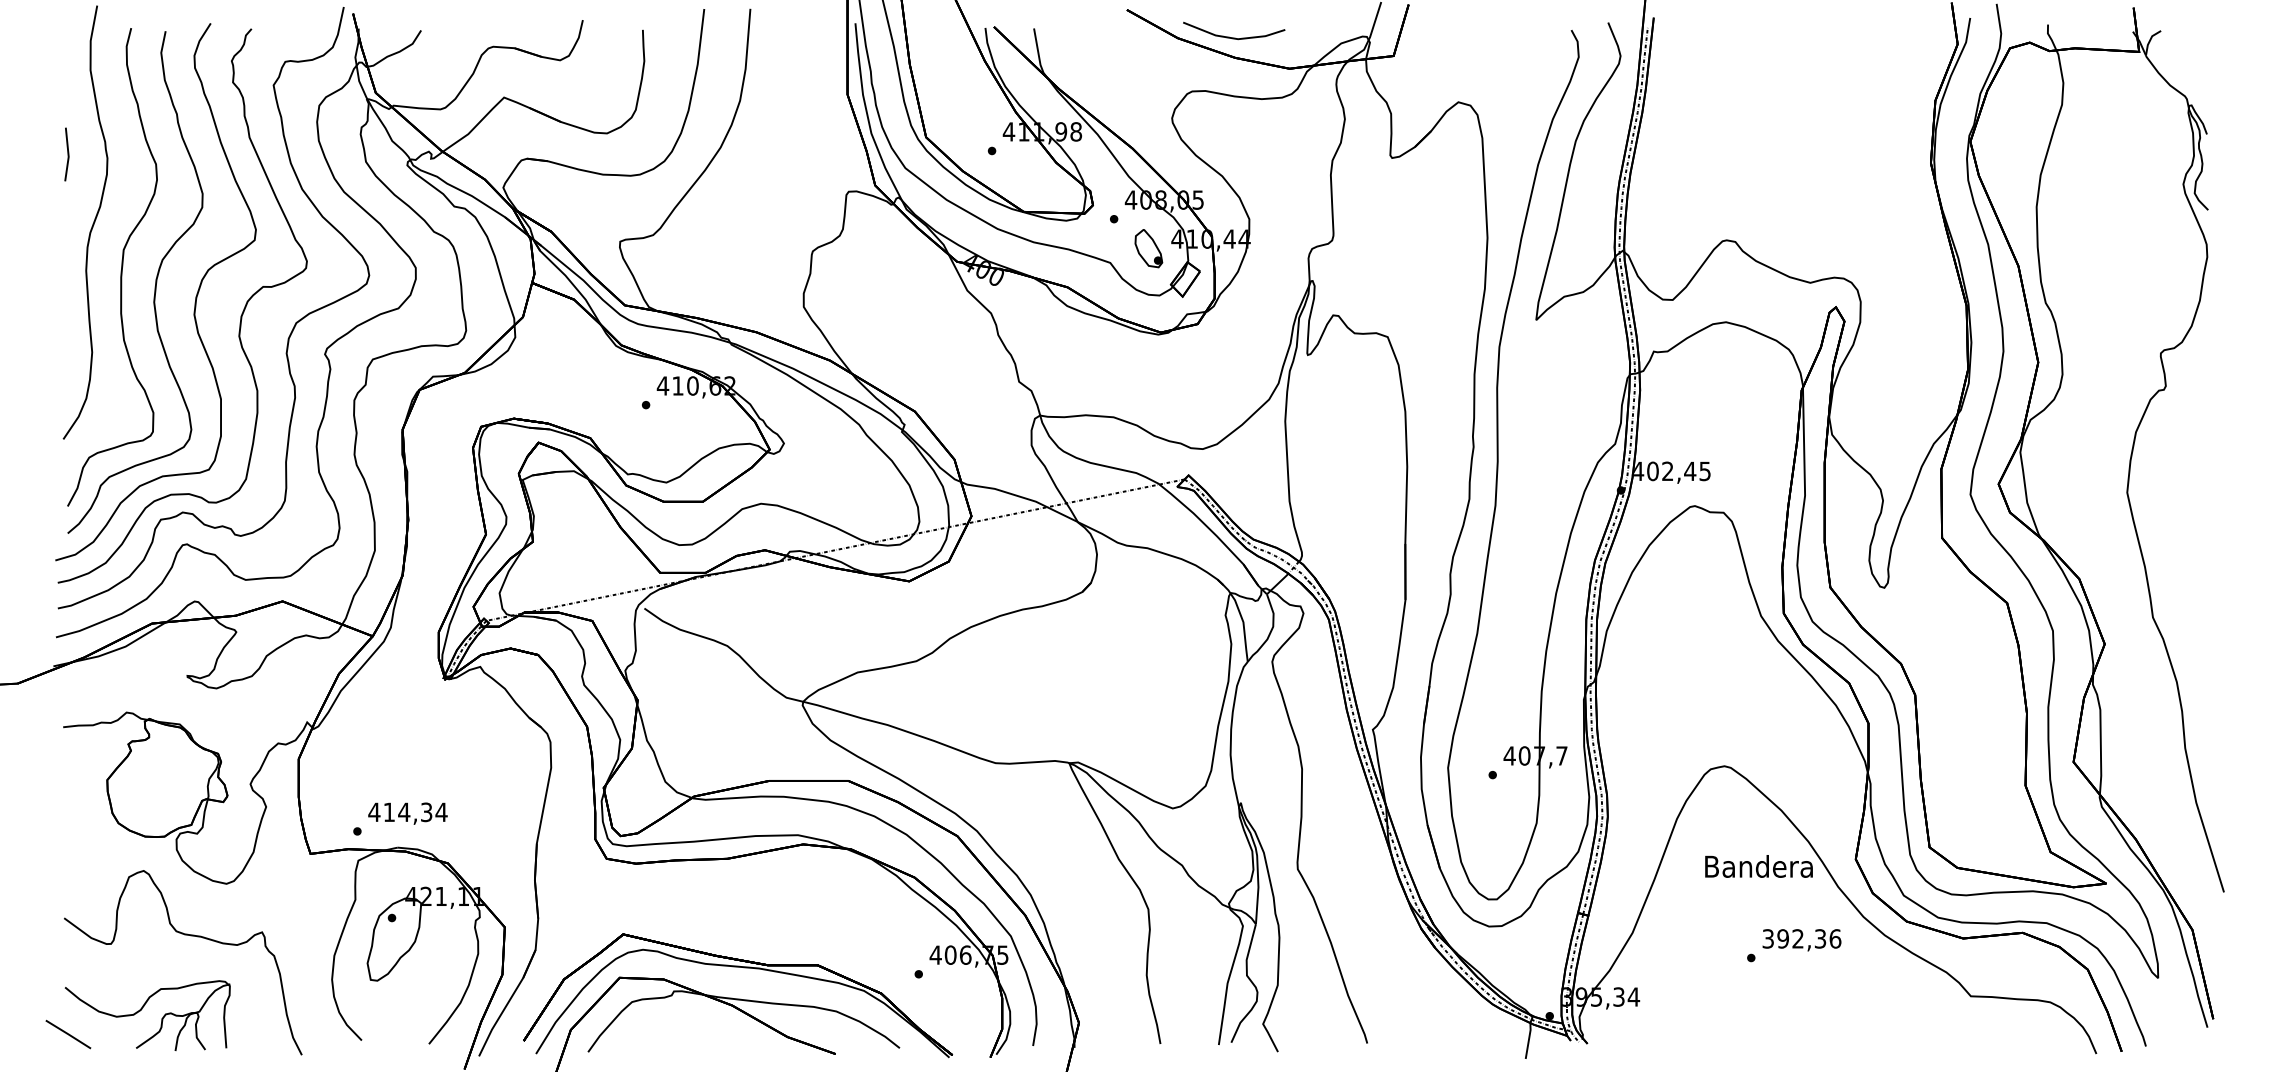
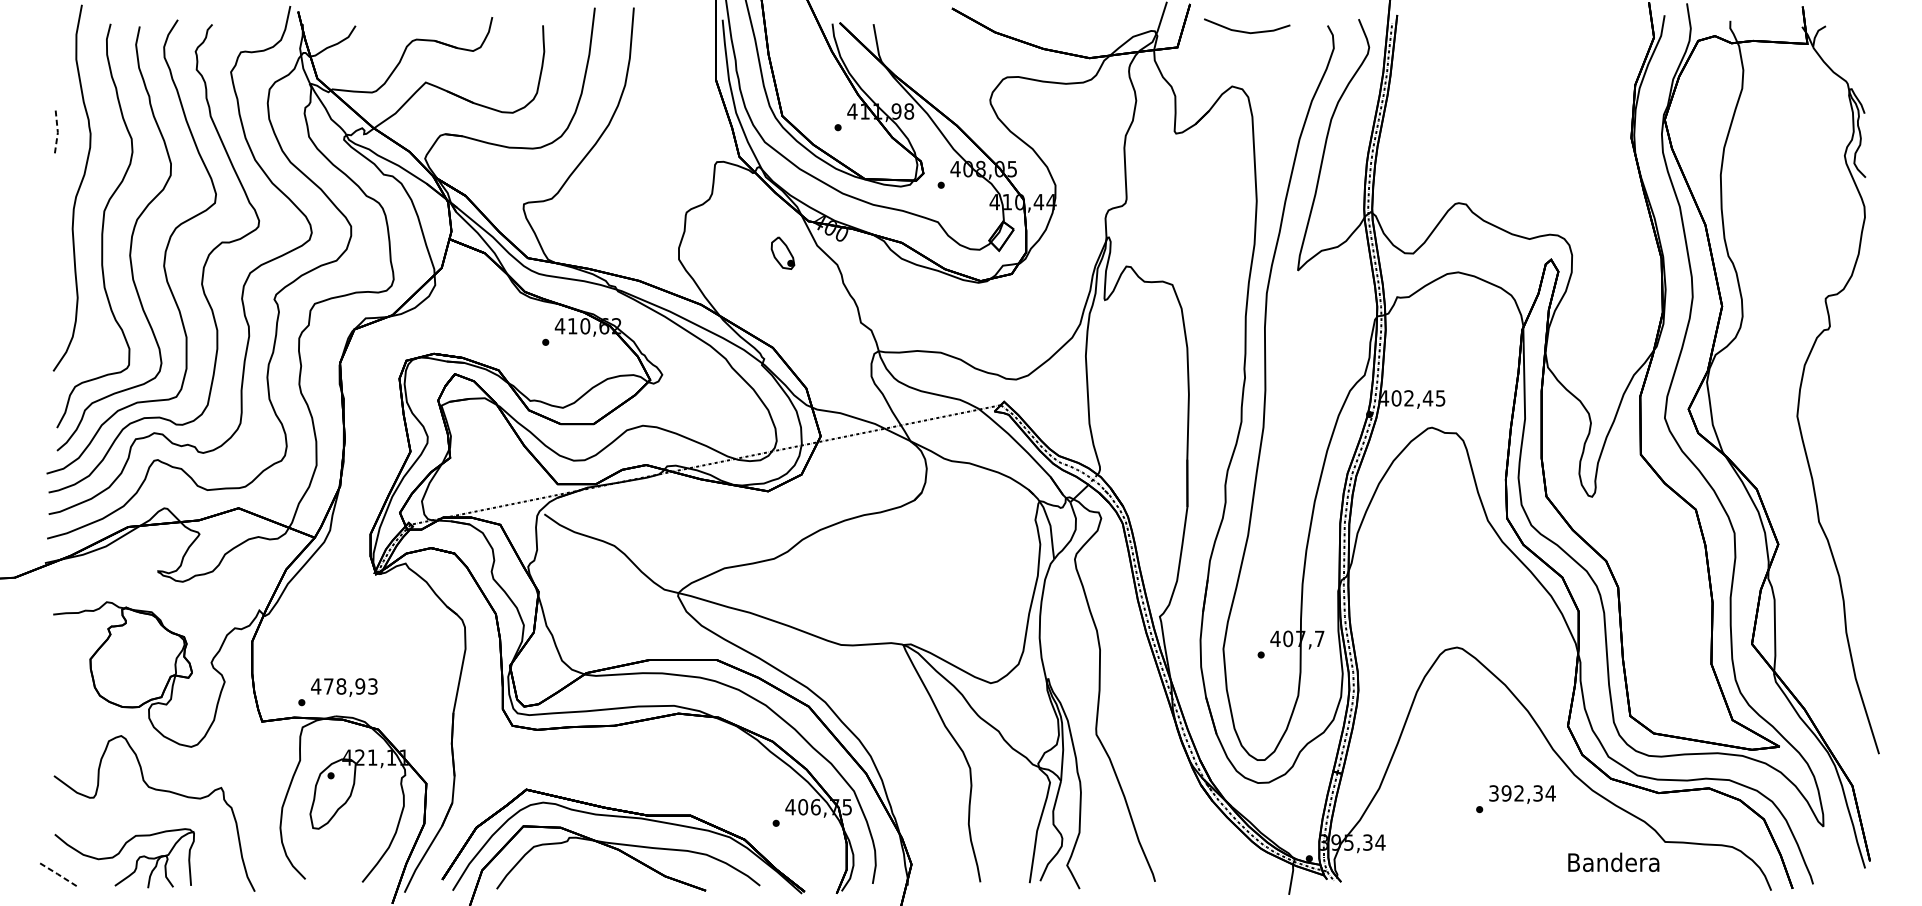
line: (1234, 37) -> (1247, 31), moved
line: (68, 154) -> (57, 130), solid -> dashed
part: (1148, 248) -> (782, 253), moved
text: (415, 812) -> (350, 686), 414,34 -> 478,93
text: (1758, 866) -> (1613, 862), moved
text: (1835, 938) -> (1550, 793), 392,36 -> 392,34
line: (68, 1034) -> (57, 874), solid -> dashed

